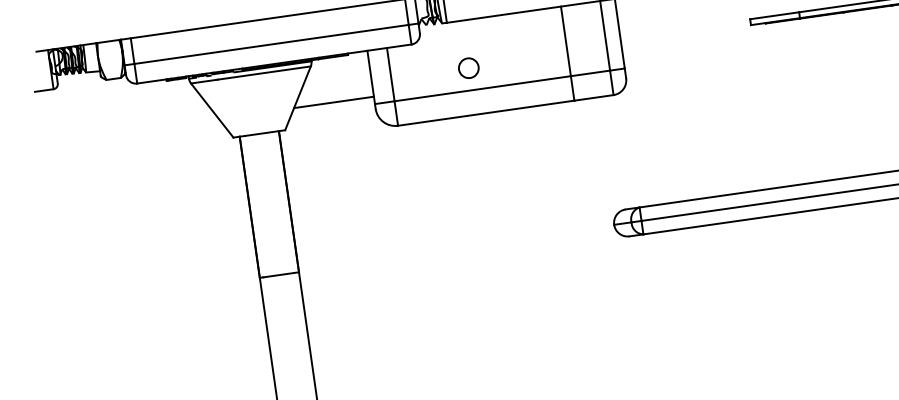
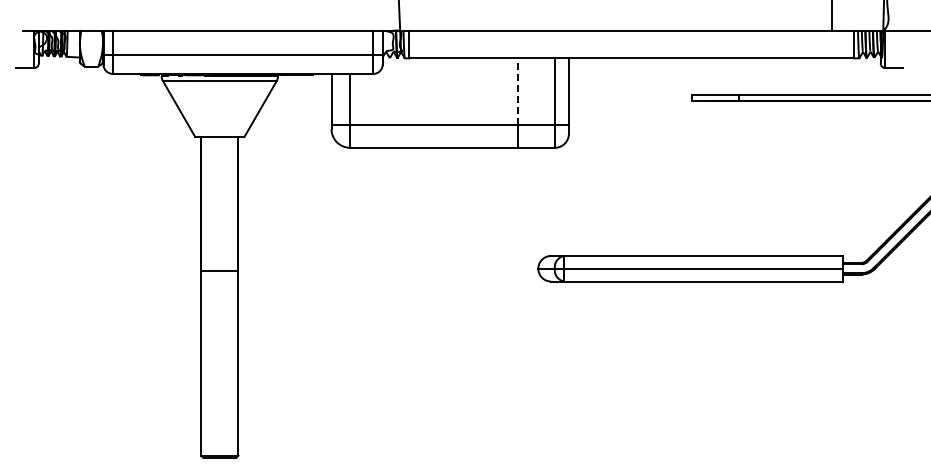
line: (565, 41) -> (517, 91), solid -> dashed
circle: (468, 68) -> (423, 103), removed
line: (333, 102) -> (293, 117), removed

